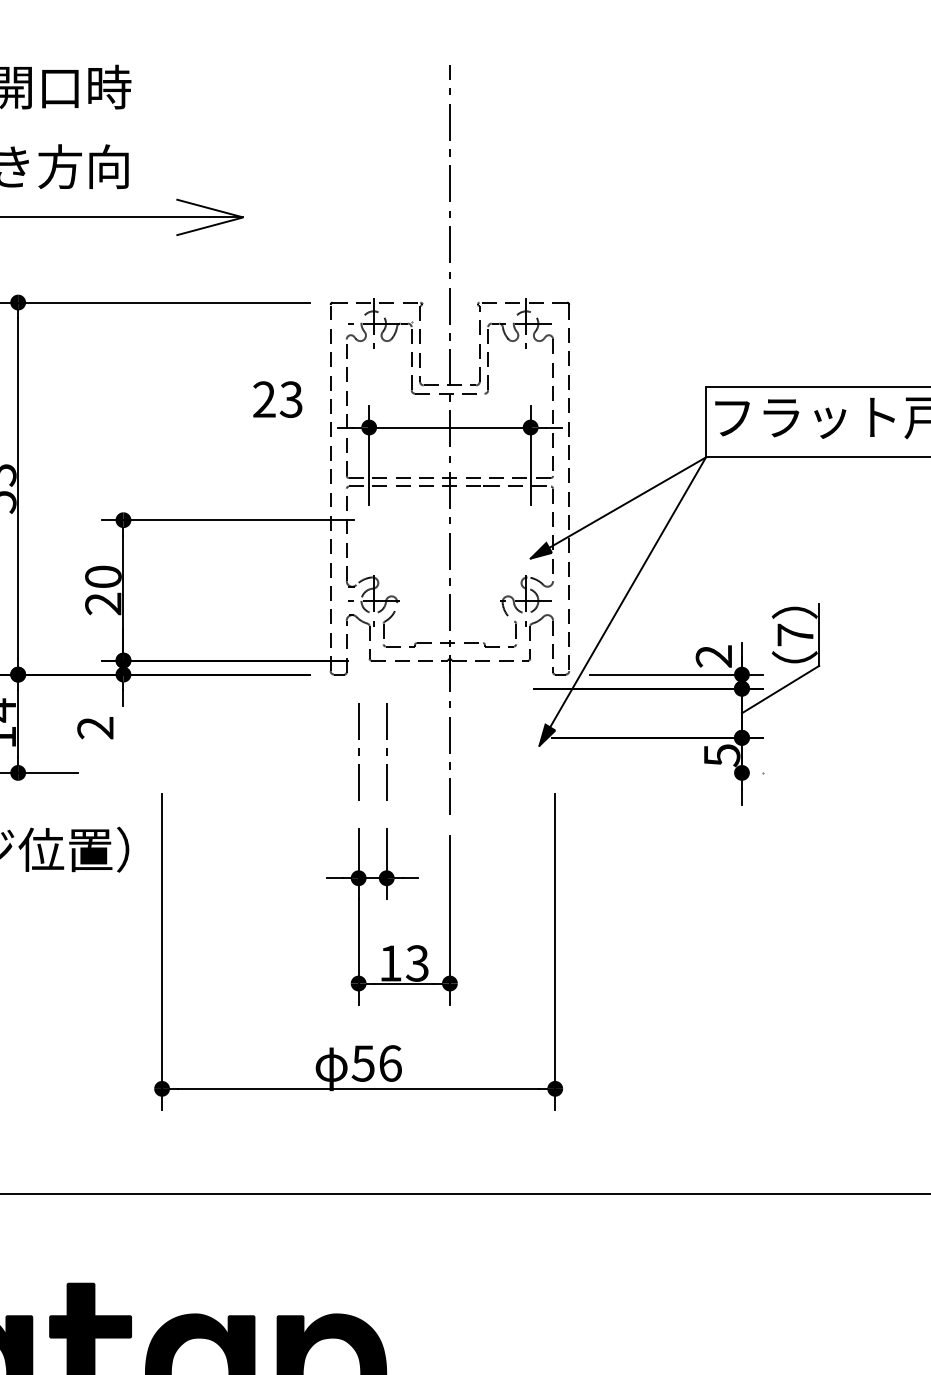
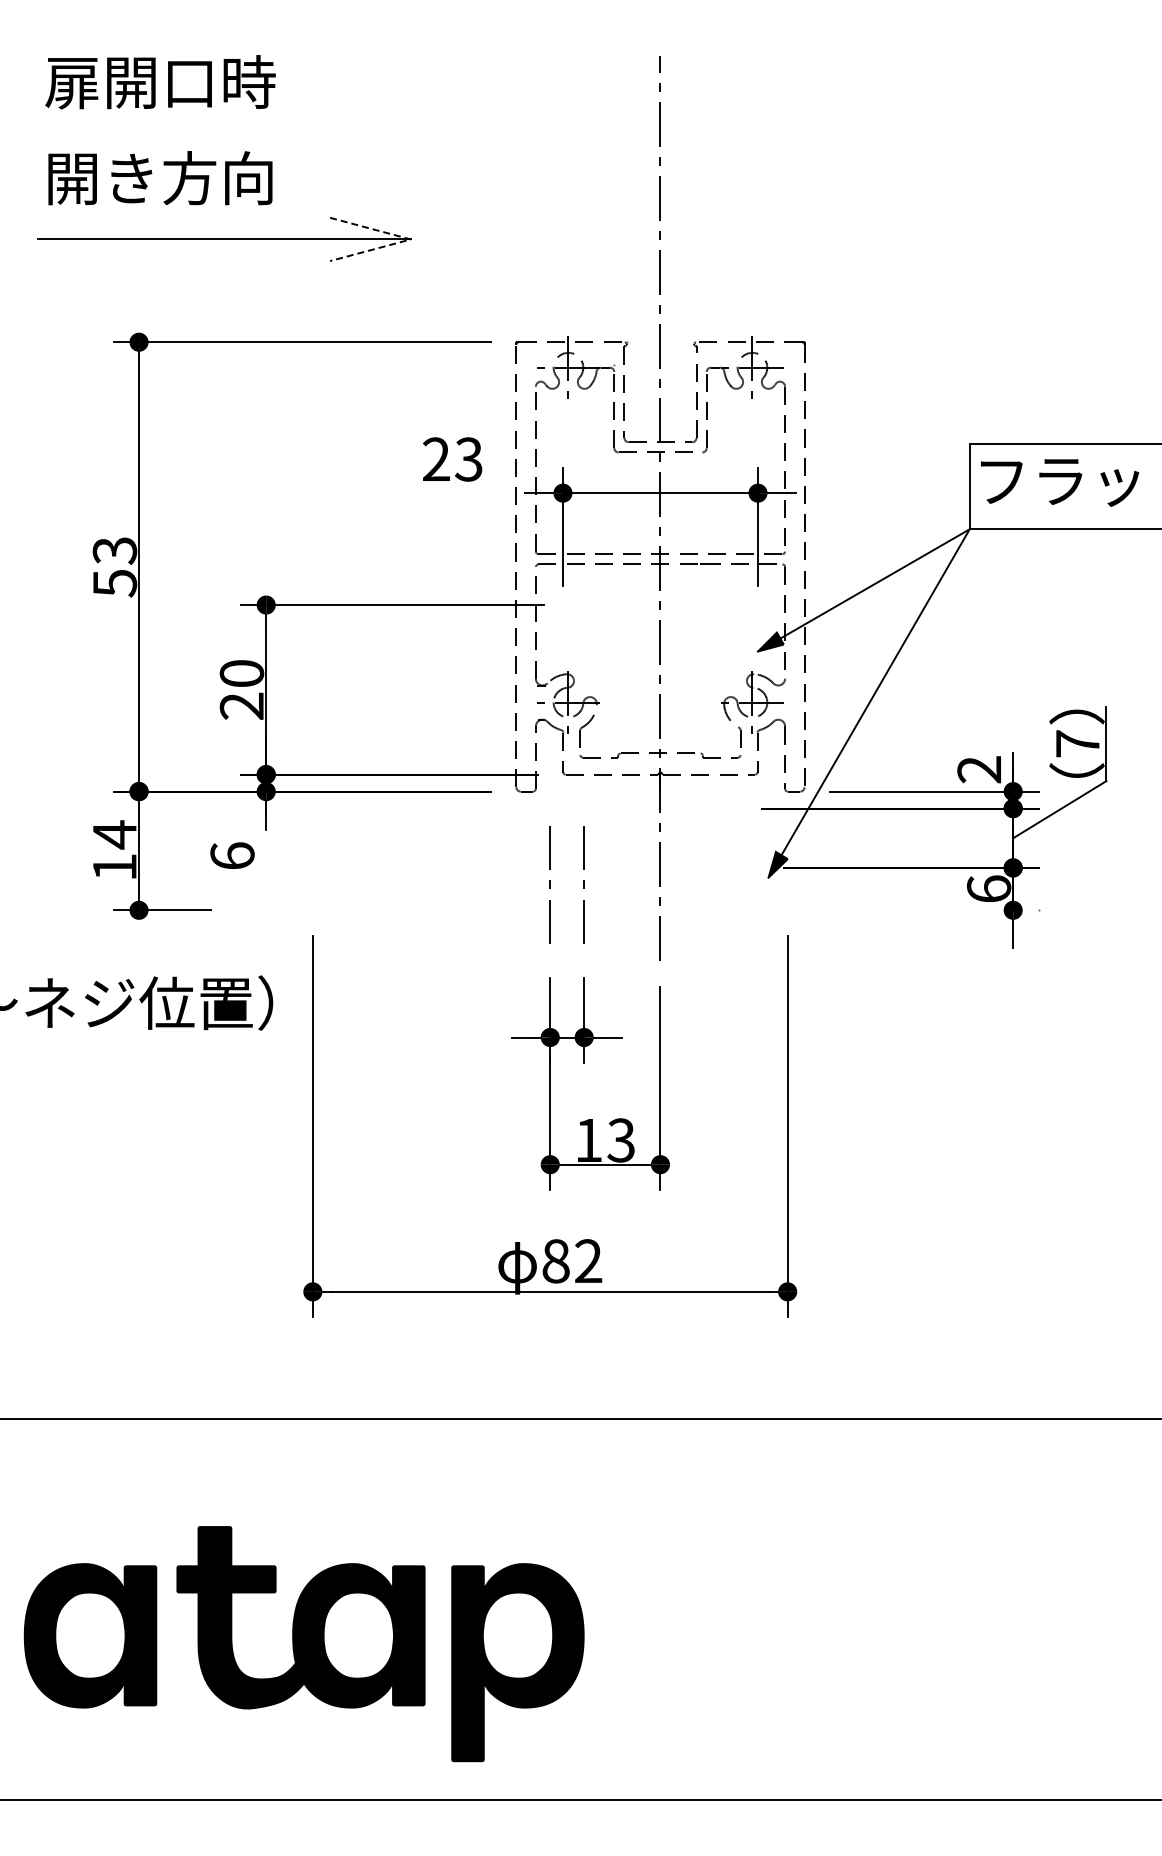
line: (242, 217) -> (410, 239), solid -> dashed
text: (95, 727) -> (232, 855), 2 -> 6
text: (721, 755) -> (988, 889), 5 -> 6
text: (376, 1063) -> (571, 1261), 56 -> 82

